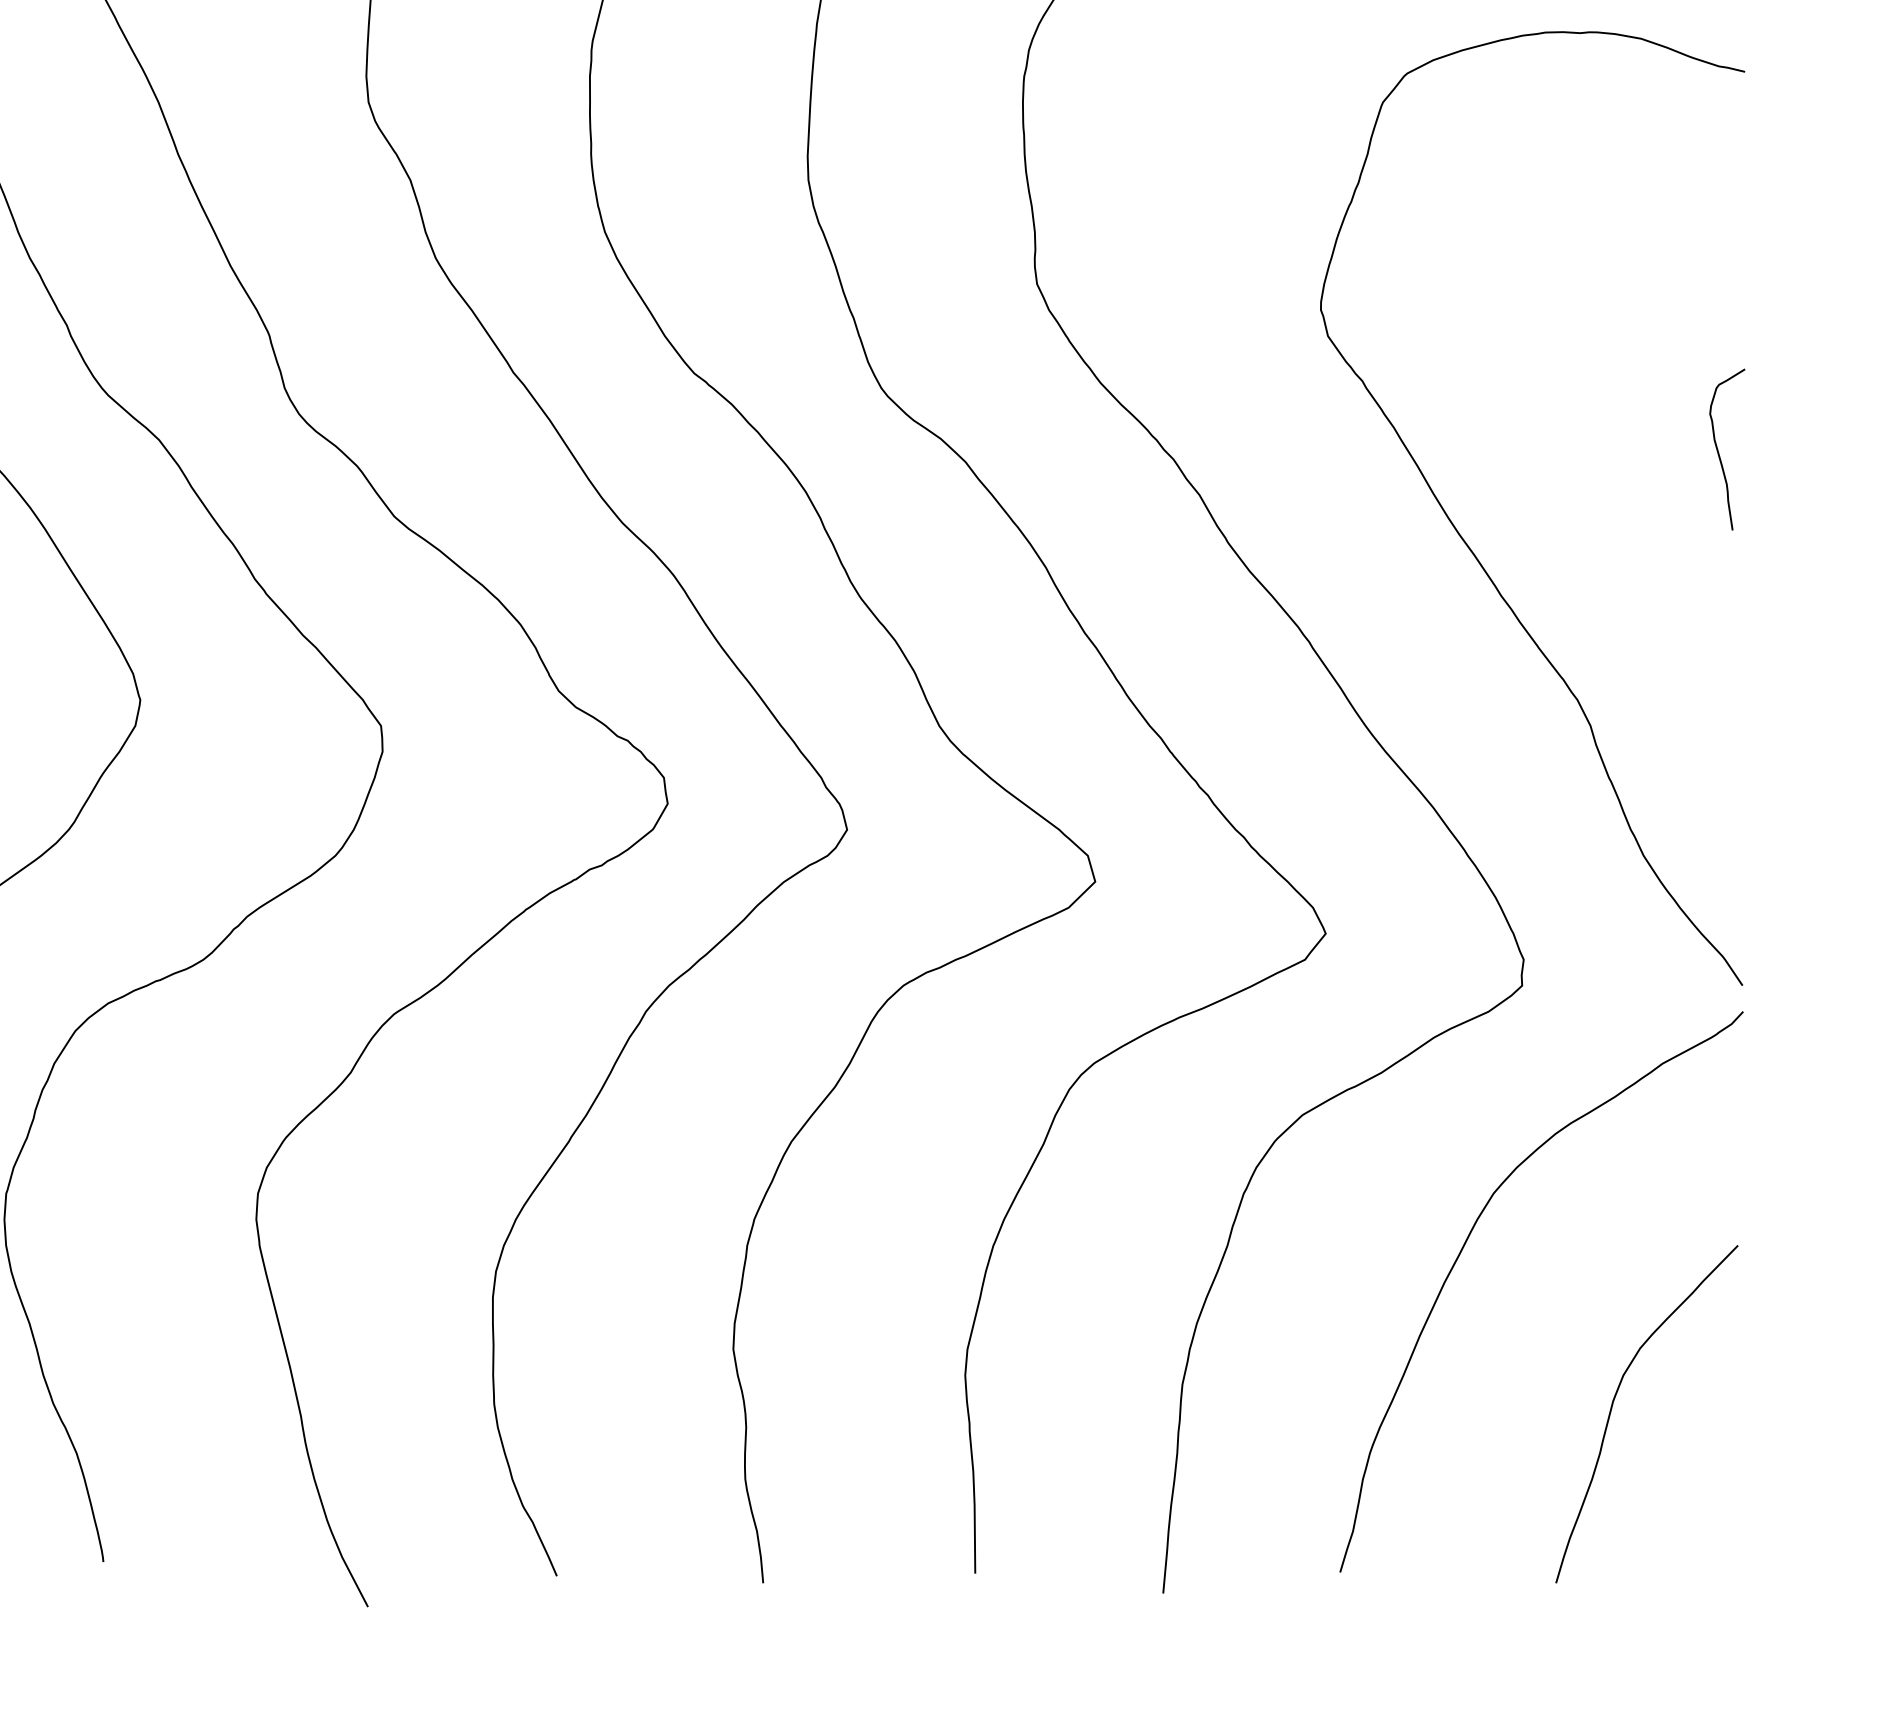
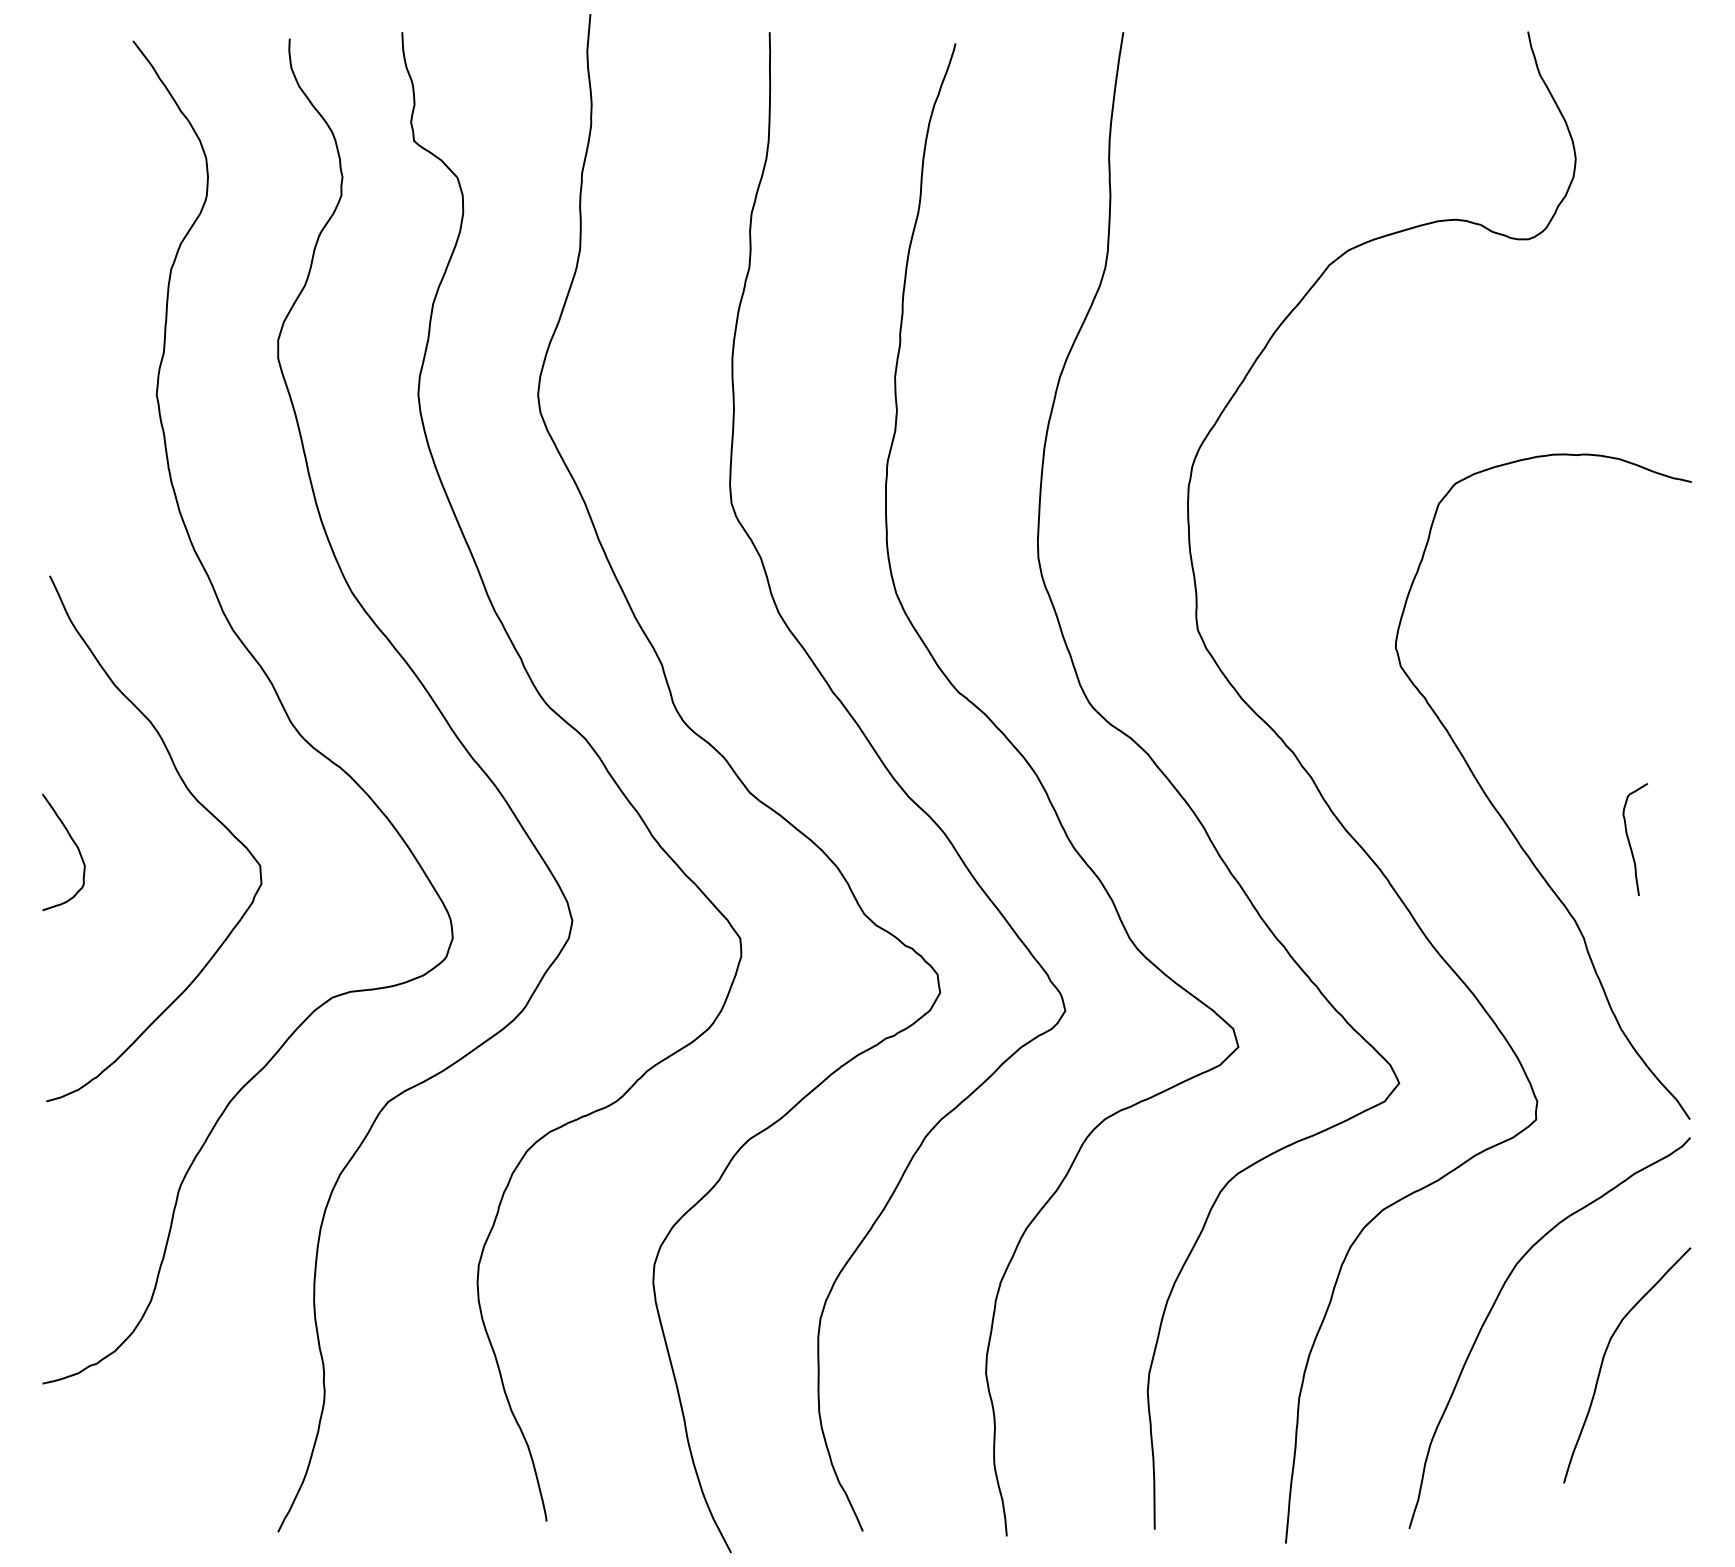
curve: (1718, 449) -> (1629, 839), moved
curve: (1614, 1404) -> (1604, 1358), moved

